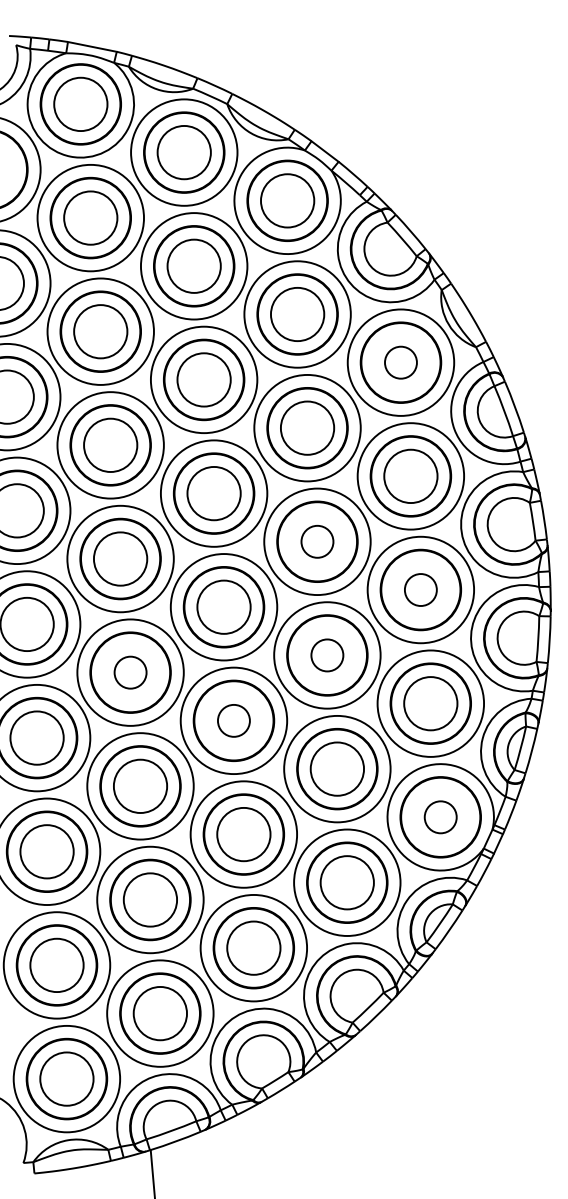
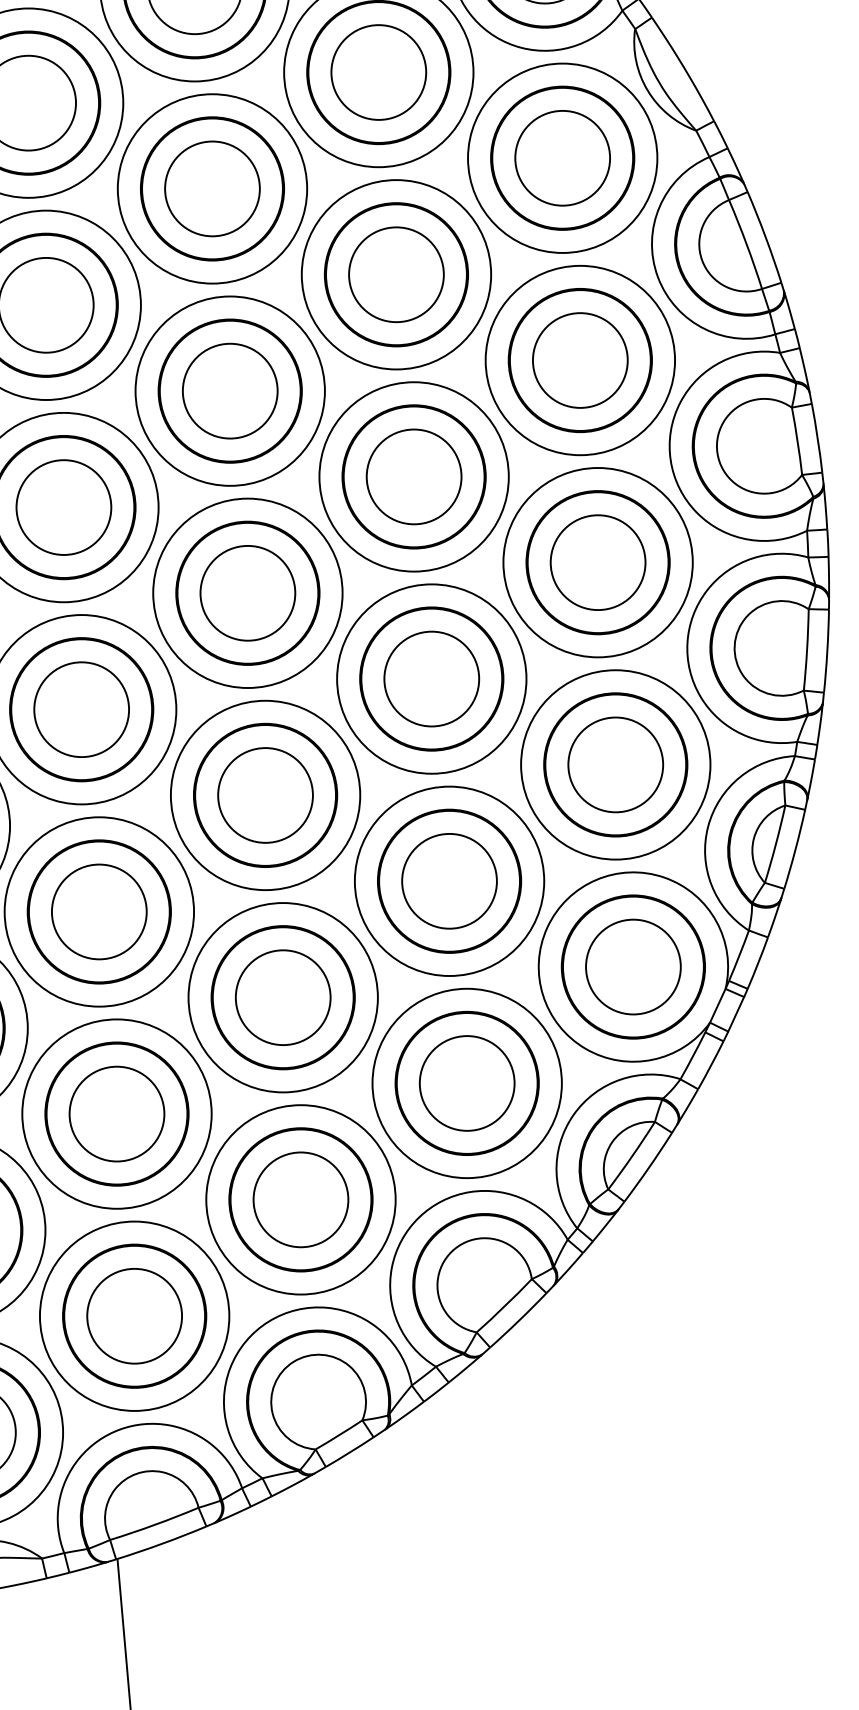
circle: (400, 362) -> (561, 157), size x1.67
circle: (317, 541) -> (414, 476), size x1.67
circle: (420, 589) -> (597, 561), size x1.67
circle: (327, 655) -> (431, 679), size x1.67
circle: (130, 672) -> (81, 709), size x1.67
circle: (233, 720) -> (264, 794), size x1.67
circle: (440, 816) -> (632, 965), size x1.67

